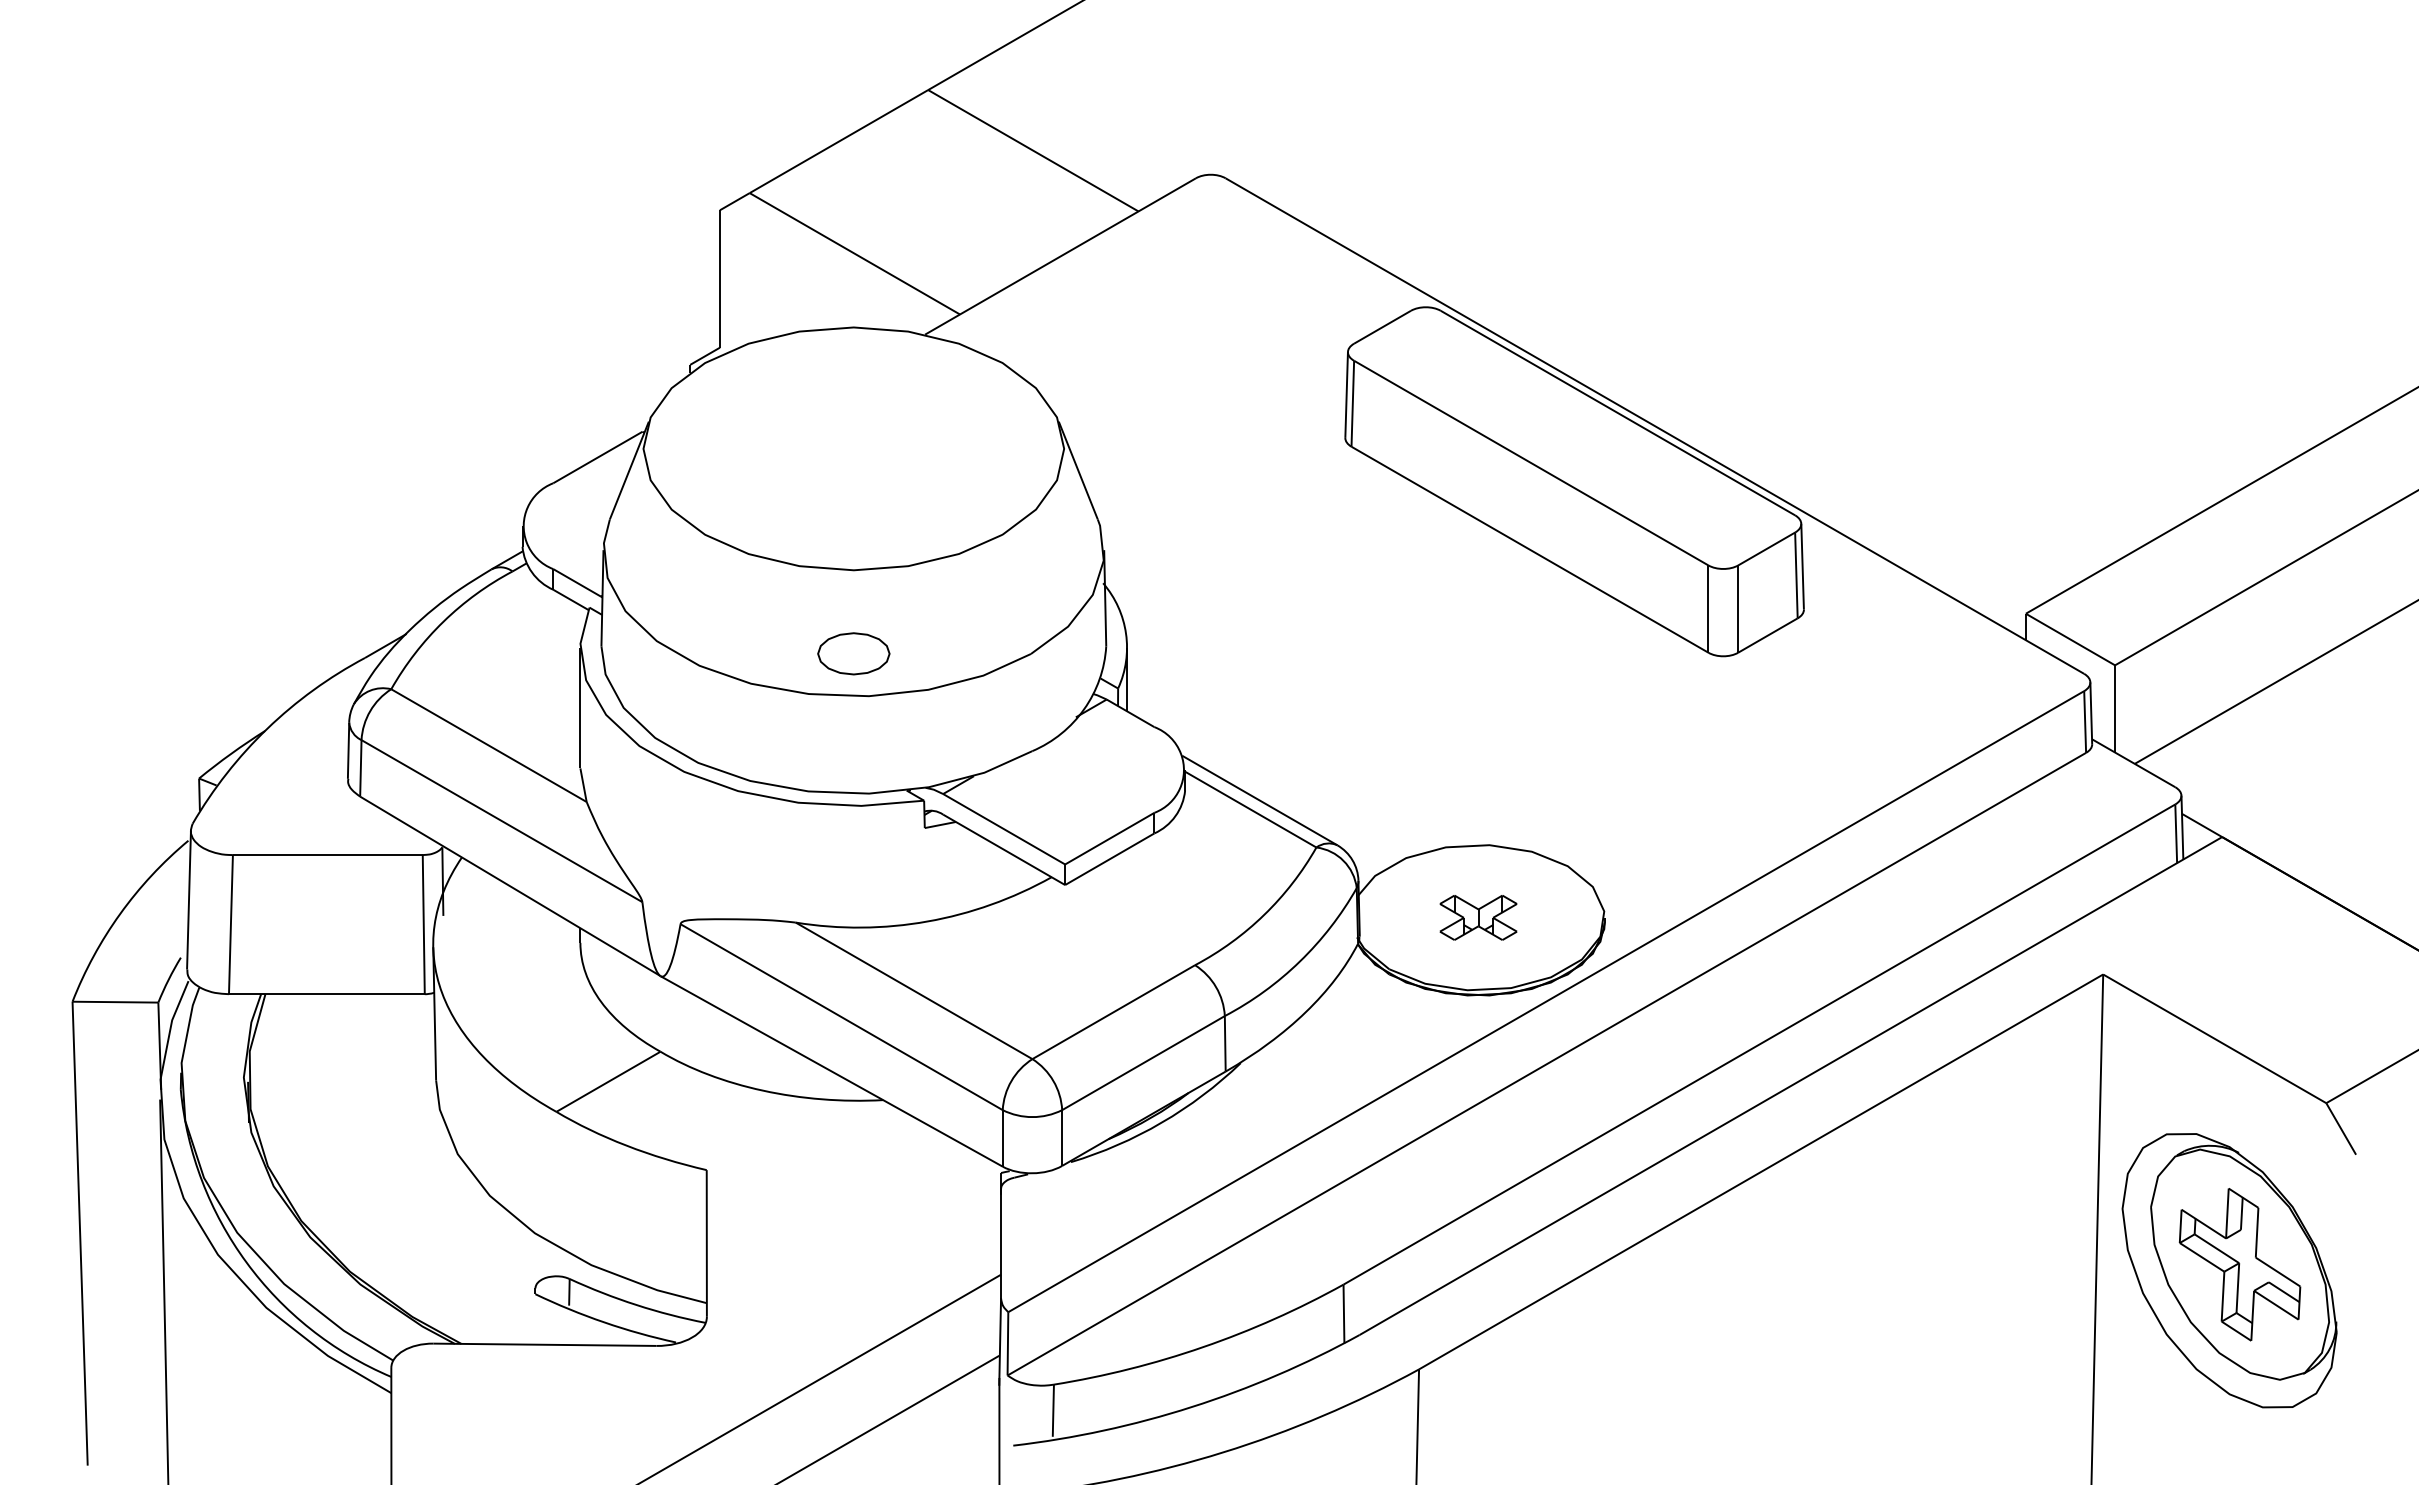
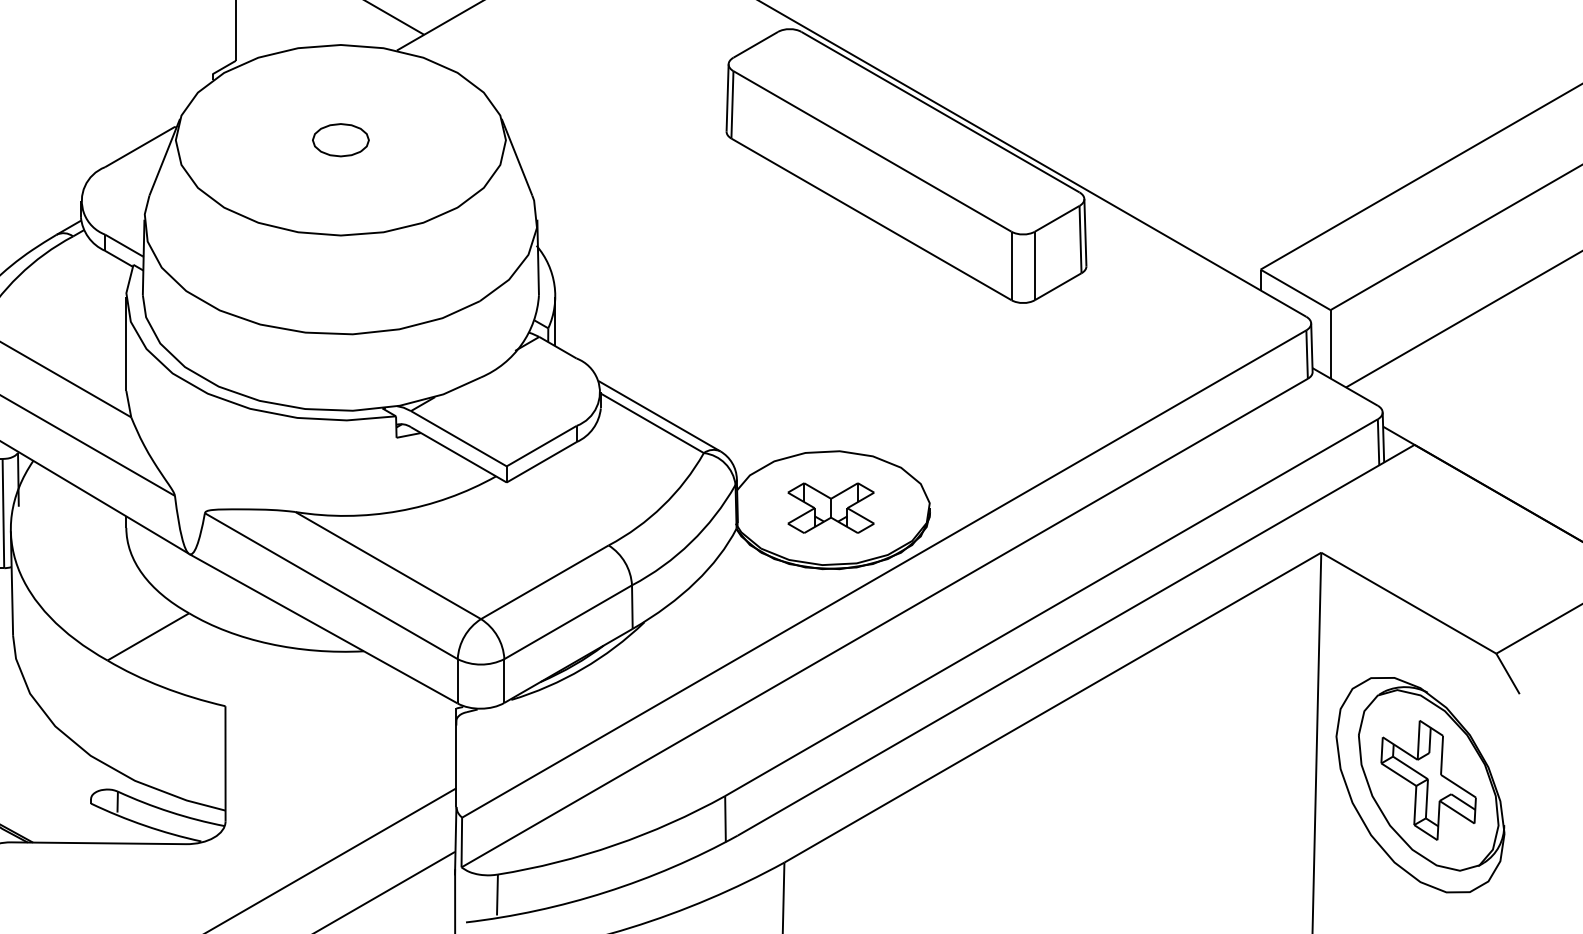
part: (853, 653) -> (340, 139), moved
part: (1478, 917) -> (831, 507), size x1.43

